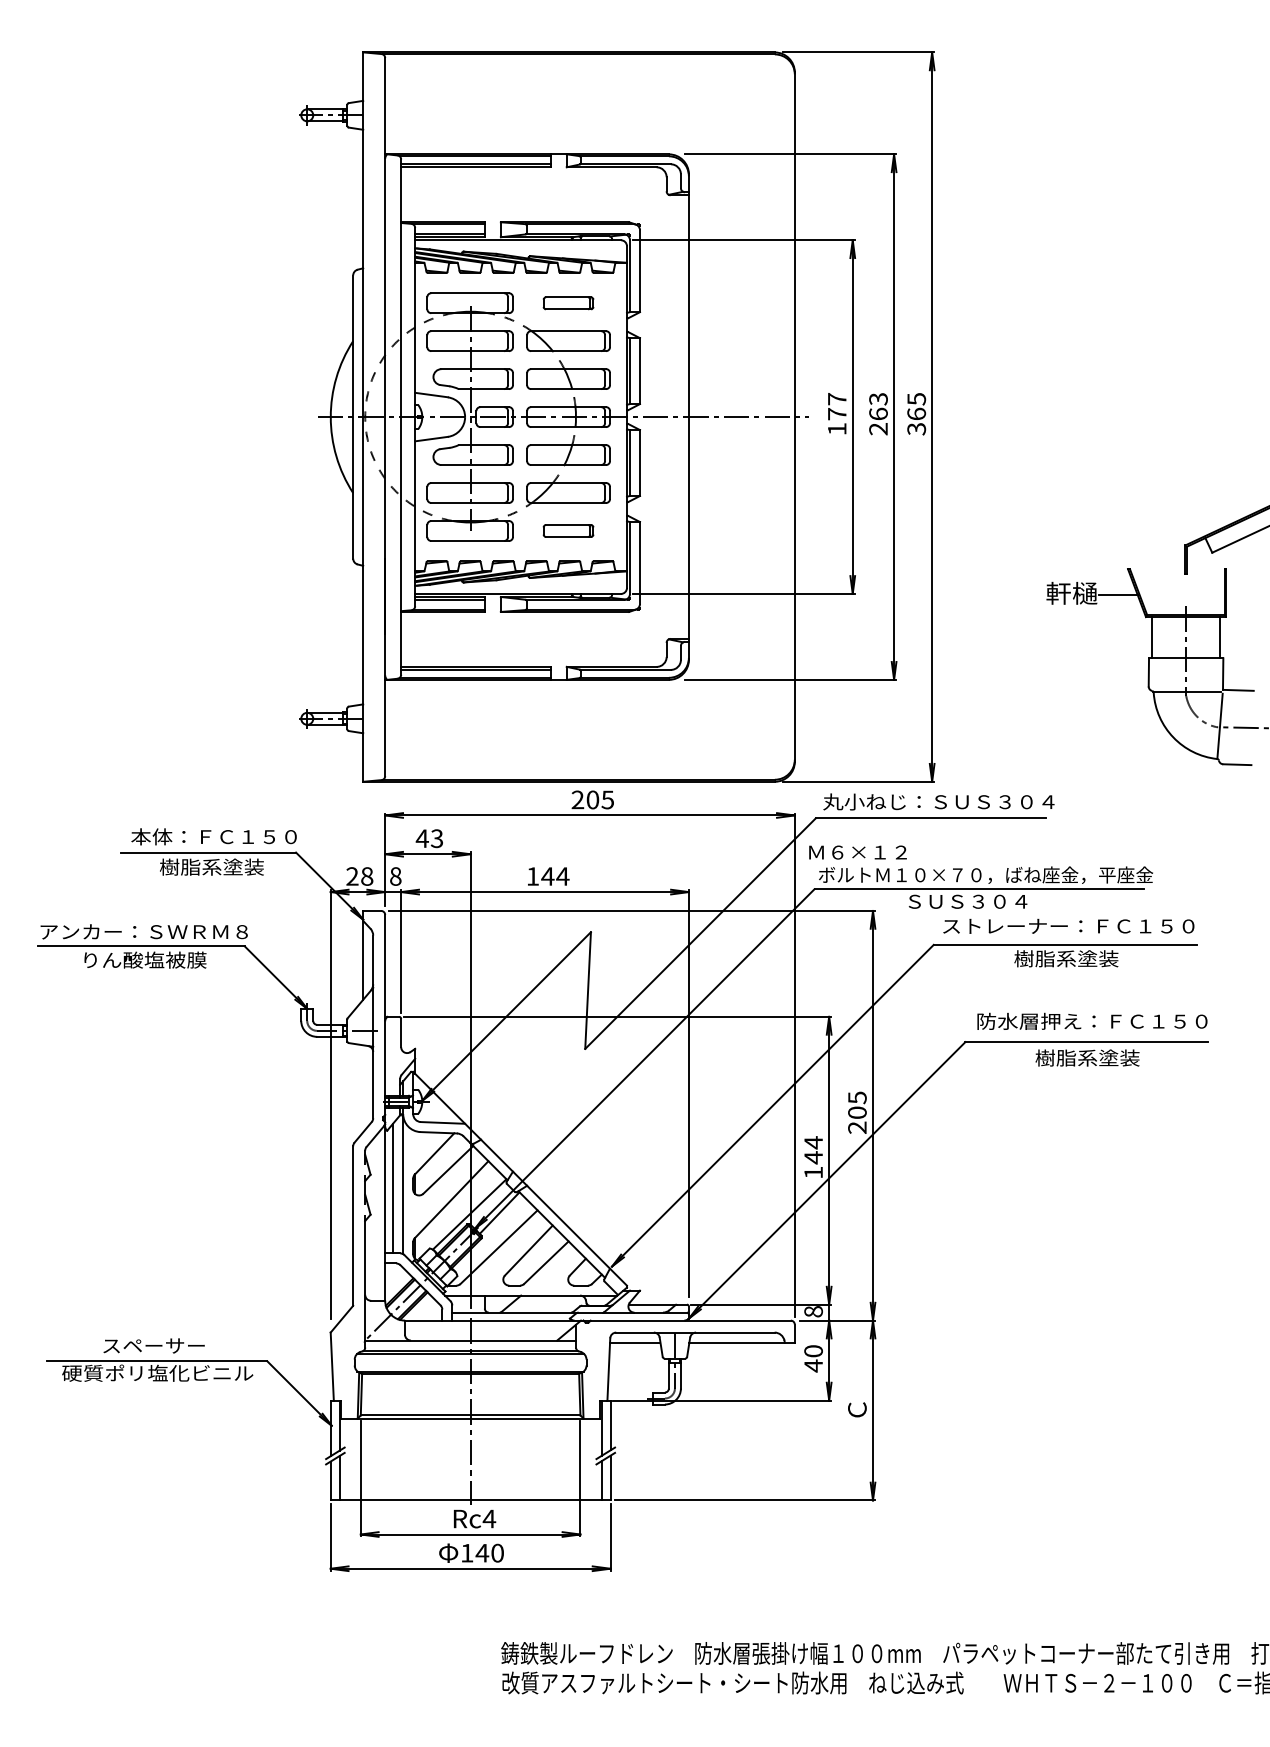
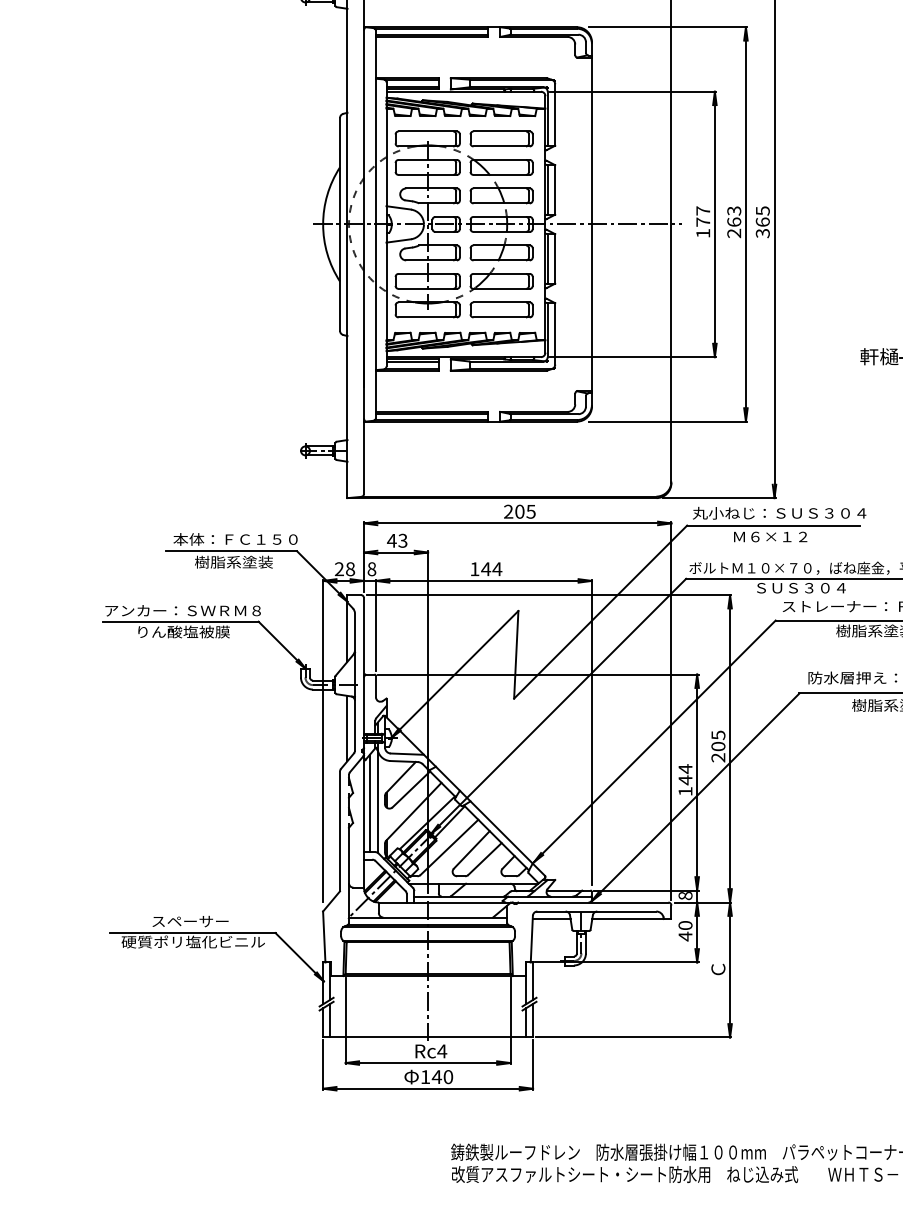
part: (568, 303) -> (501, 139), size x1.67
part: (568, 530) -> (501, 309), size x1.67
text: (857, 852) -> (770, 536), moved
line: (363, 1088) -> (347, 728), added

